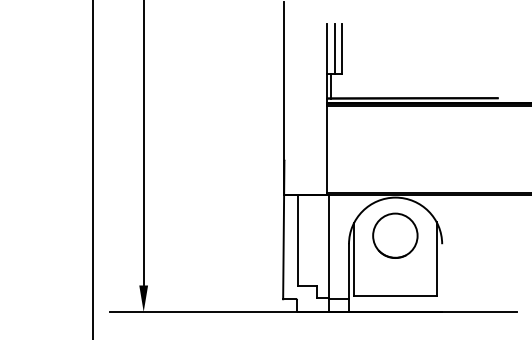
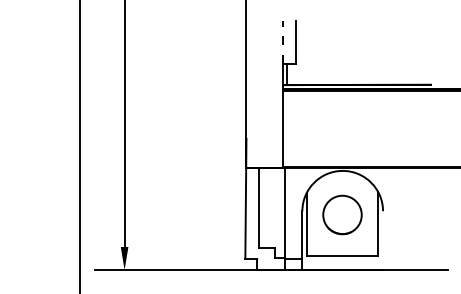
line: (327, 49) -> (283, 42), solid -> dashed
line: (334, 49) -> (289, 42), removed
part: (395, 235) -> (342, 214), moved

